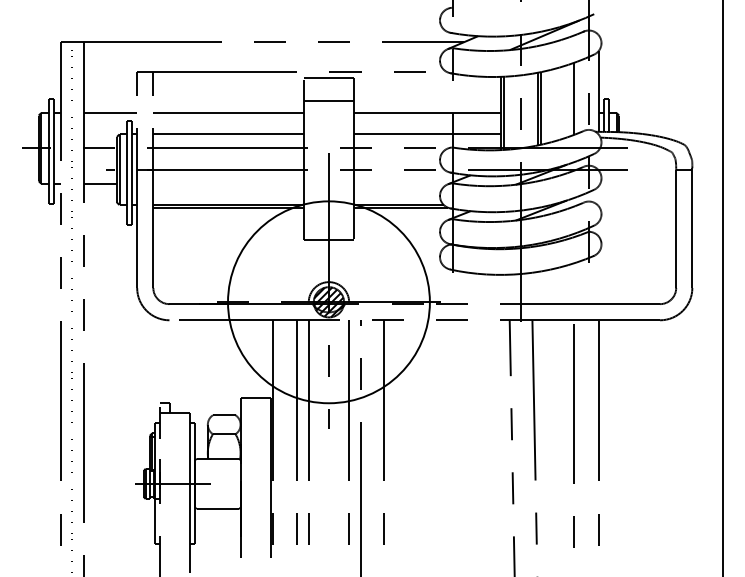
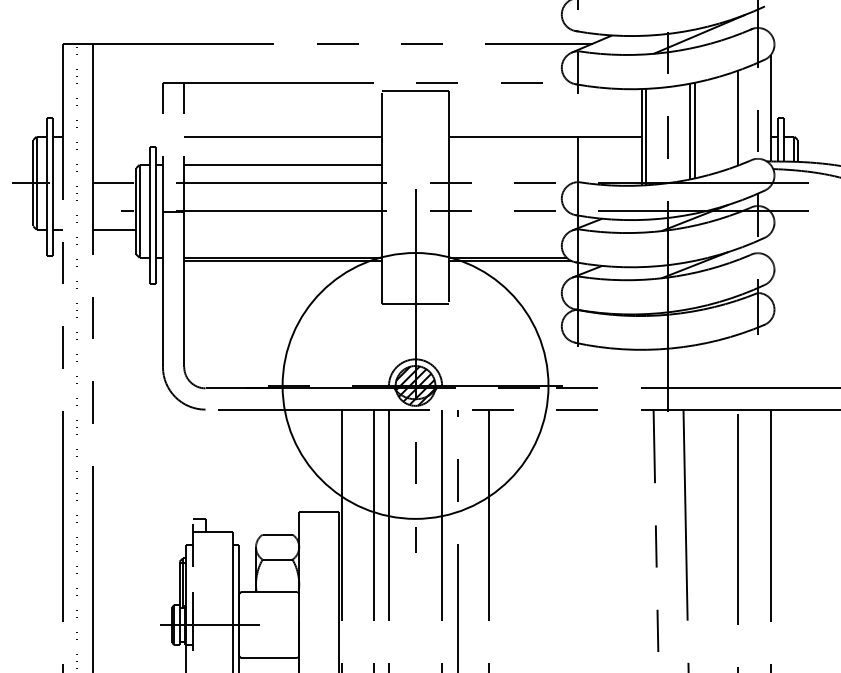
line: (328, 101) -> (414, 121), removed
line: (110, 113) -> (127, 137), removed
line: (427, 134) -> (545, 164), removed

